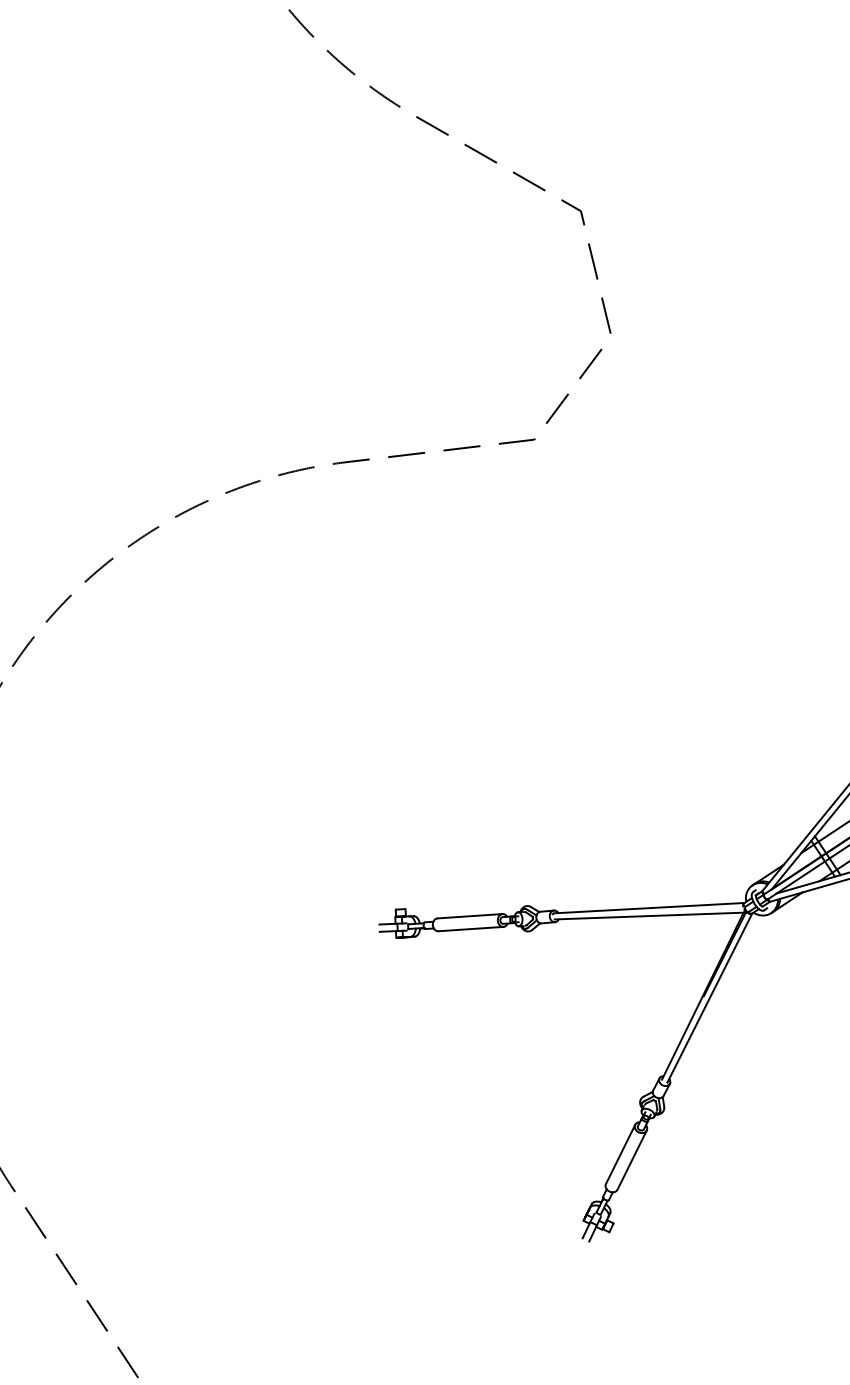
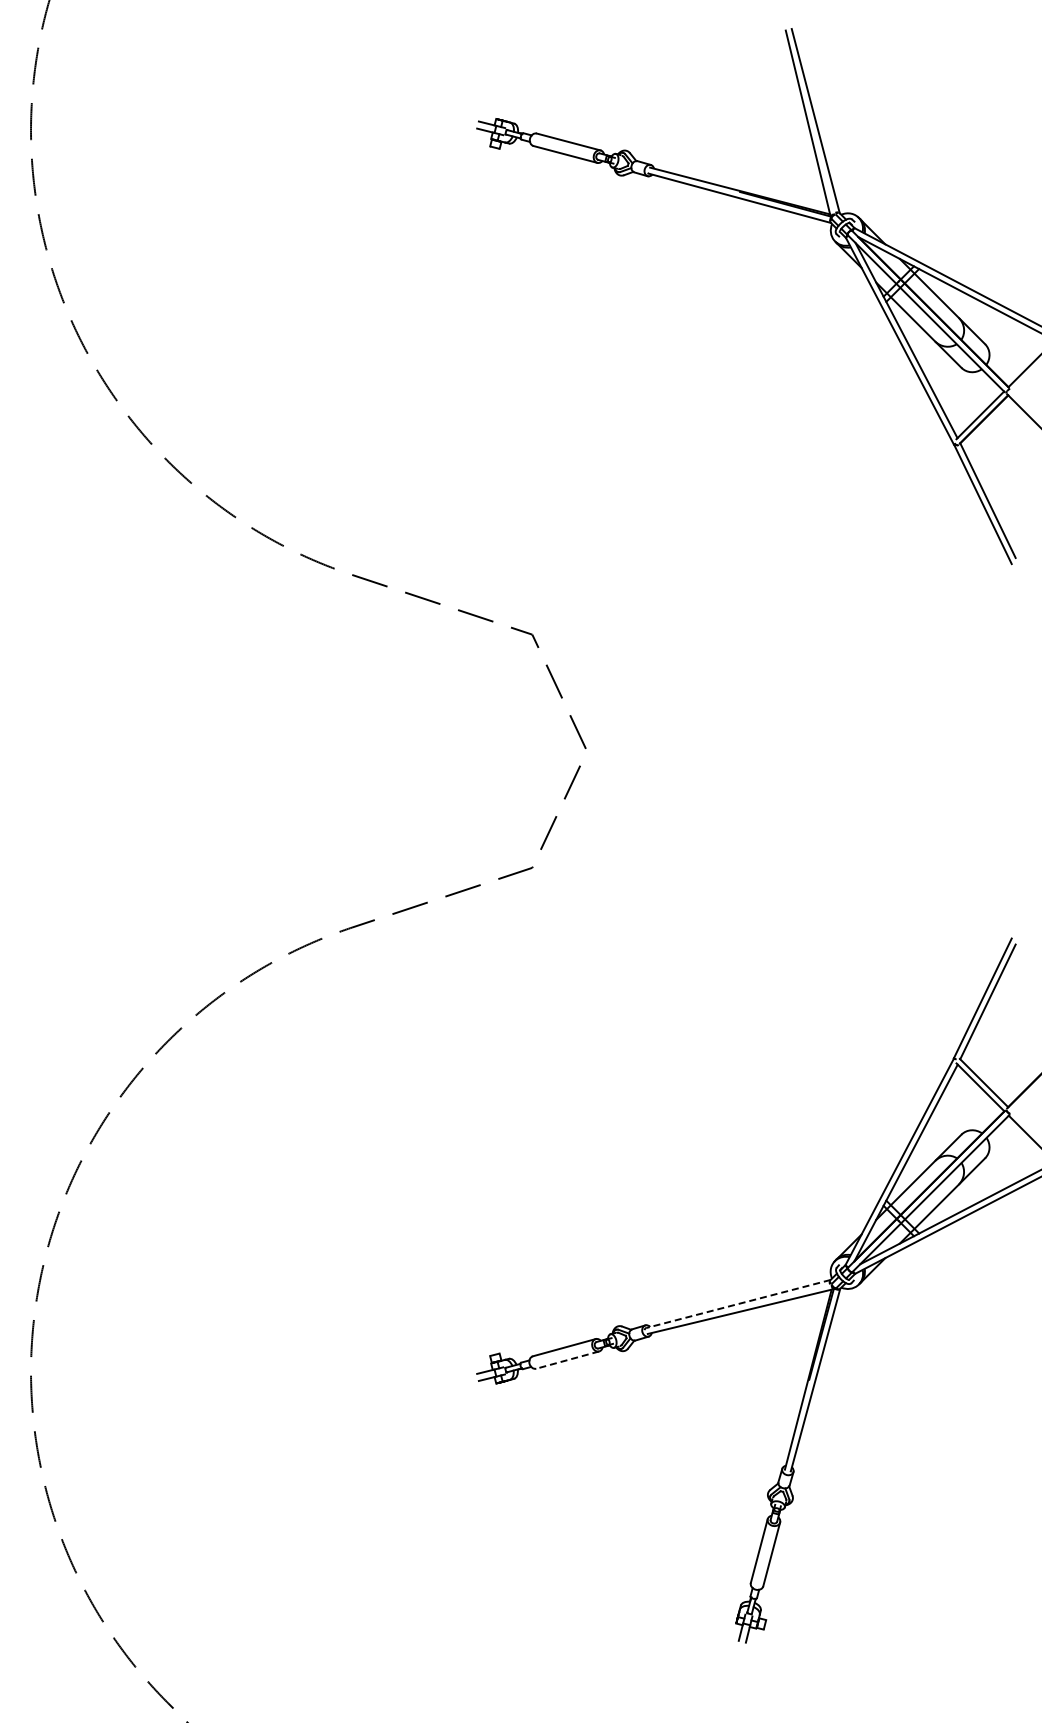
line: (648, 908) -> (737, 1304), solid -> dashed
line: (470, 929) -> (567, 1360), solid -> dashed

